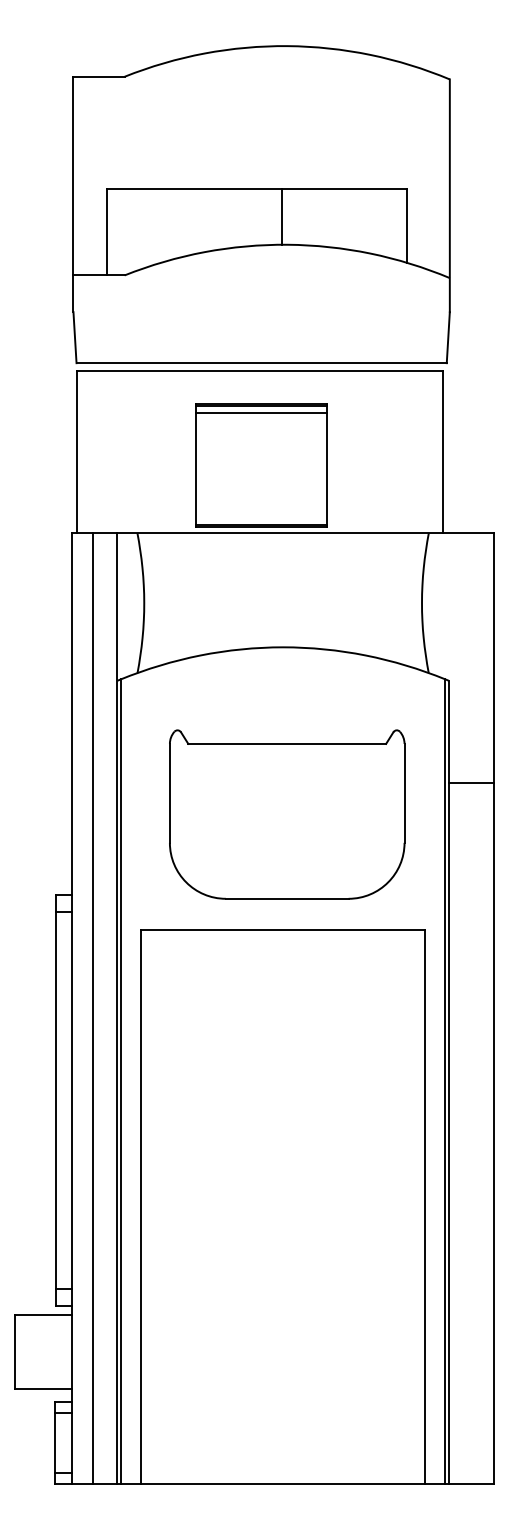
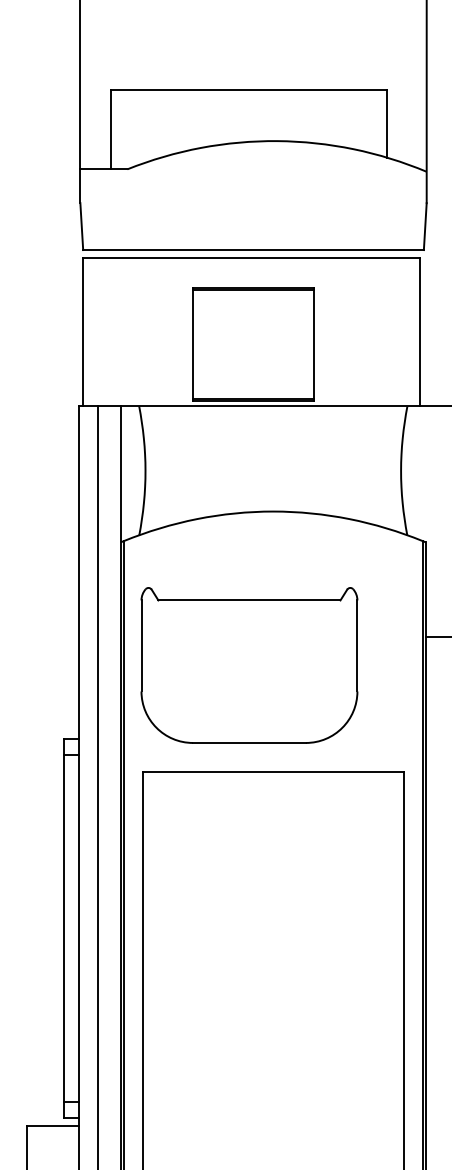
line: (282, 216) -> (272, 115), removed
line: (261, 413) -> (253, 296), removed
part: (287, 814) -> (249, 665), moved

